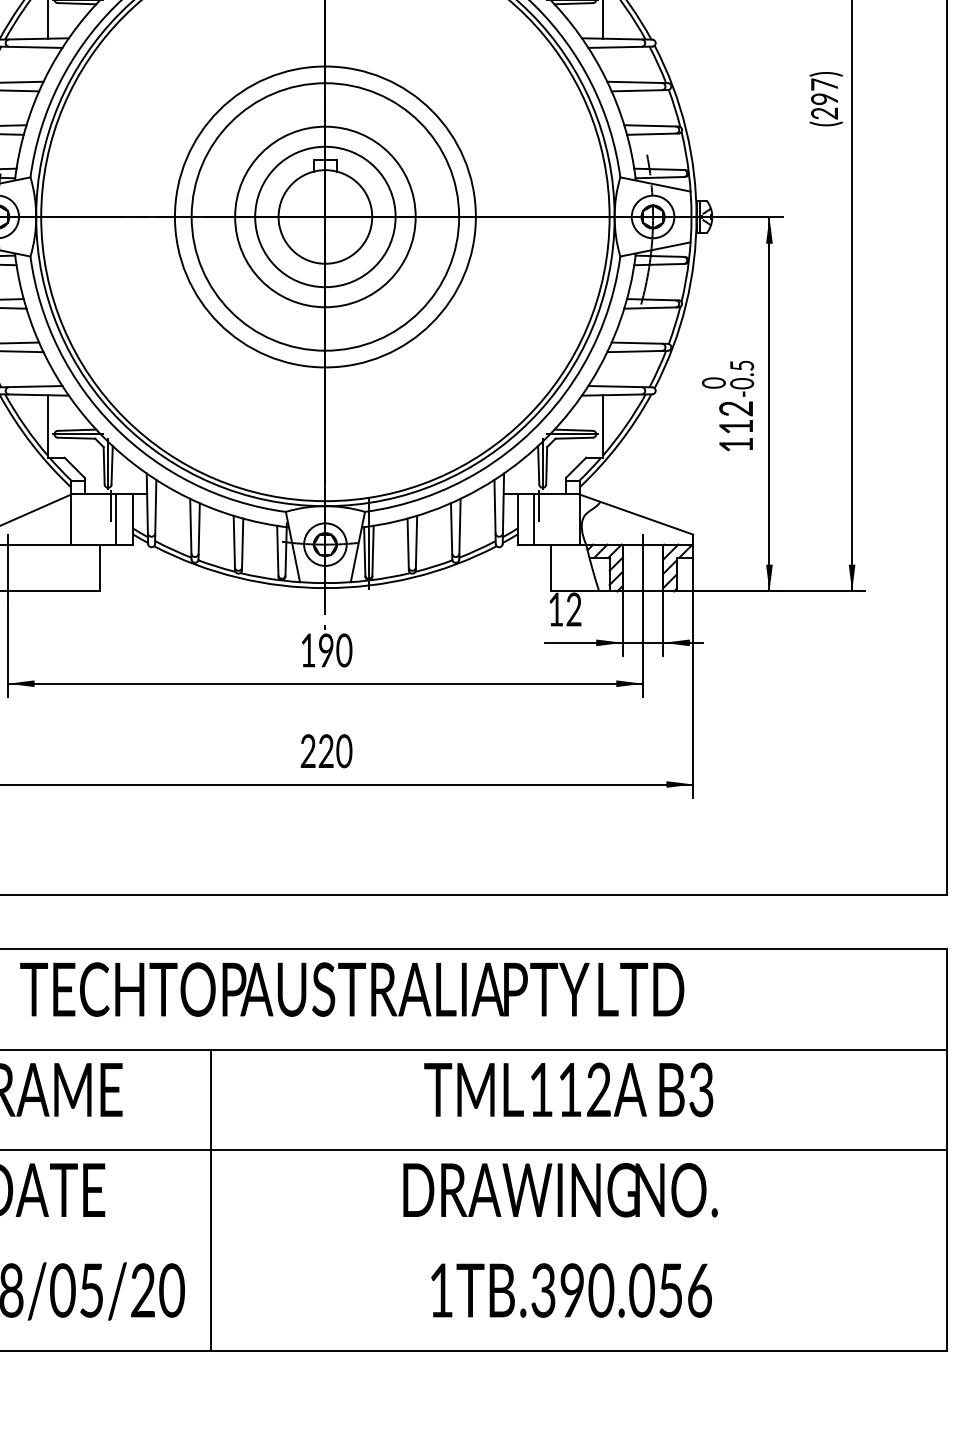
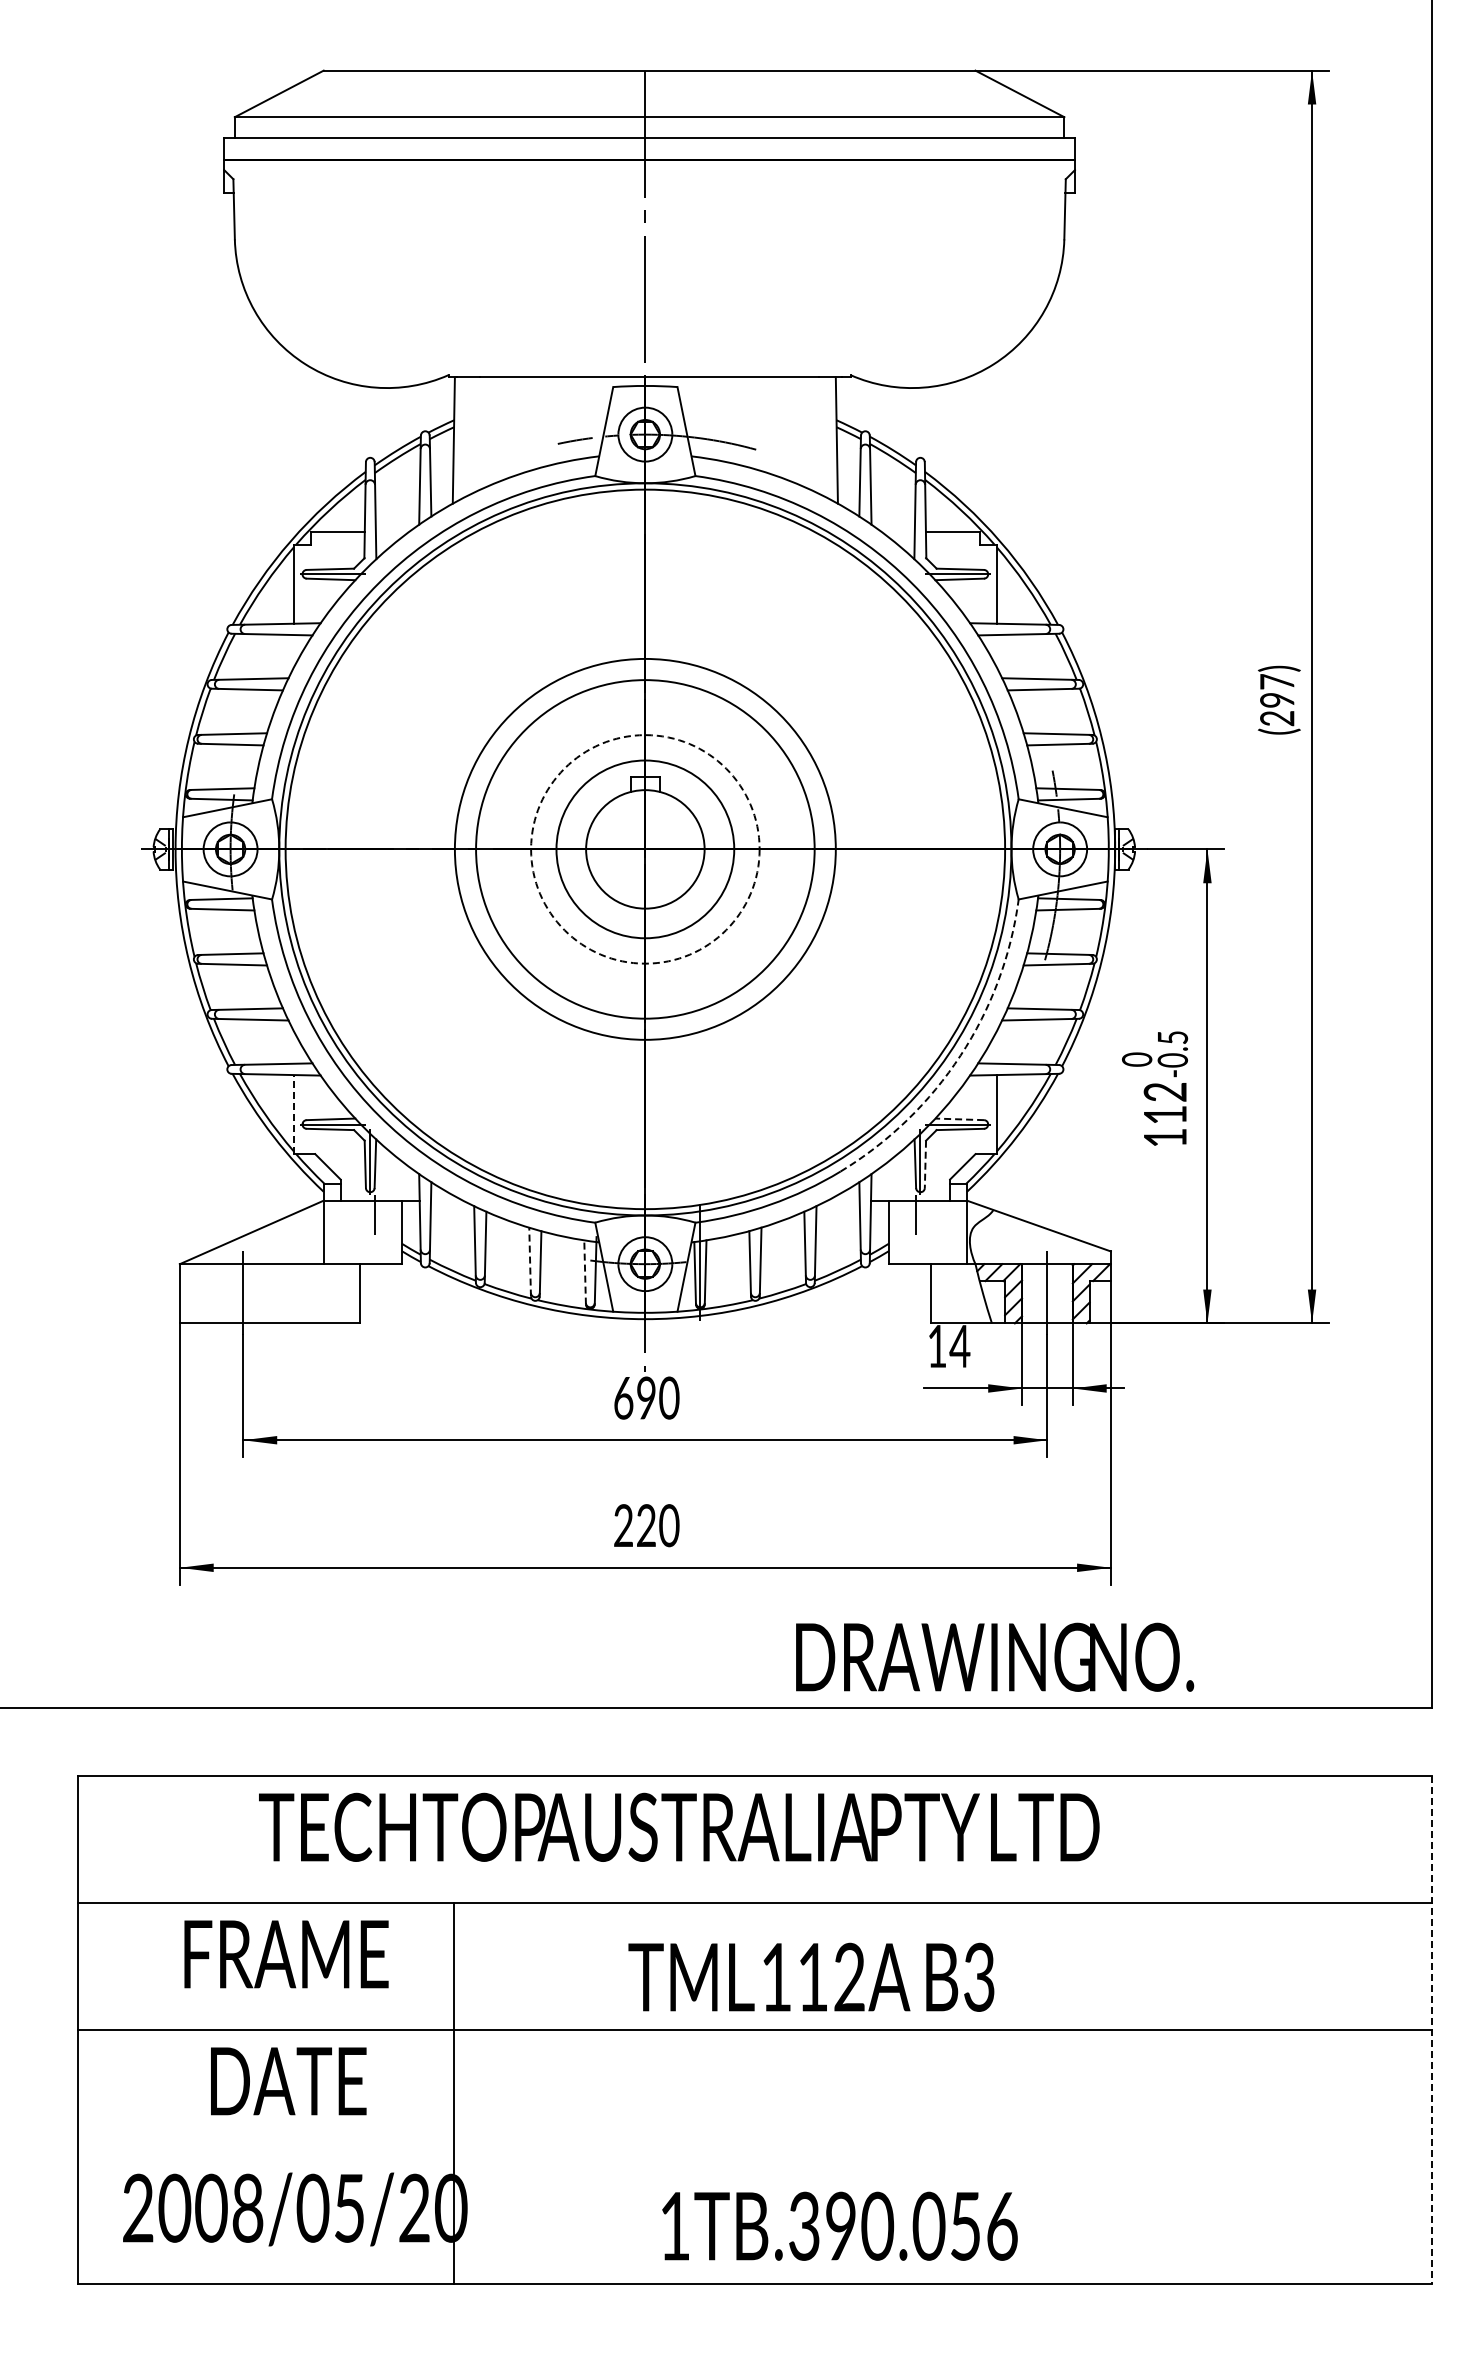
arc: (235, 217) -> (531, 849), solid -> dashed
arc: (574, 379) -> (960, 1055), solid -> dashed
line: (48, 426) -> (294, 1114), solid -> dashed
line: (573, 430) -> (959, 1119), solid -> dashed
line: (546, 465) -> (925, 1164), solid -> dashed
line: (116, 519) -> (380, 1232), removed
line: (534, 519) -> (909, 1232), removed
line: (234, 542) -> (530, 1261), solid -> dashed
line: (278, 551) -> (585, 1272), solid -> dashed
text: (573, 608) -> (959, 1345), 12 -> 14
text: (308, 649) -> (623, 1397), 190 -> 690
text: (568, 1089) -> (811, 1976), moved
line: (946, 1150) -> (1431, 2030), solid -> dashed
text: (560, 1189) -> (995, 1656), moved
line: (210, 1199) -> (453, 2093), moved
text: (571, 1289) -> (839, 2225), moved

